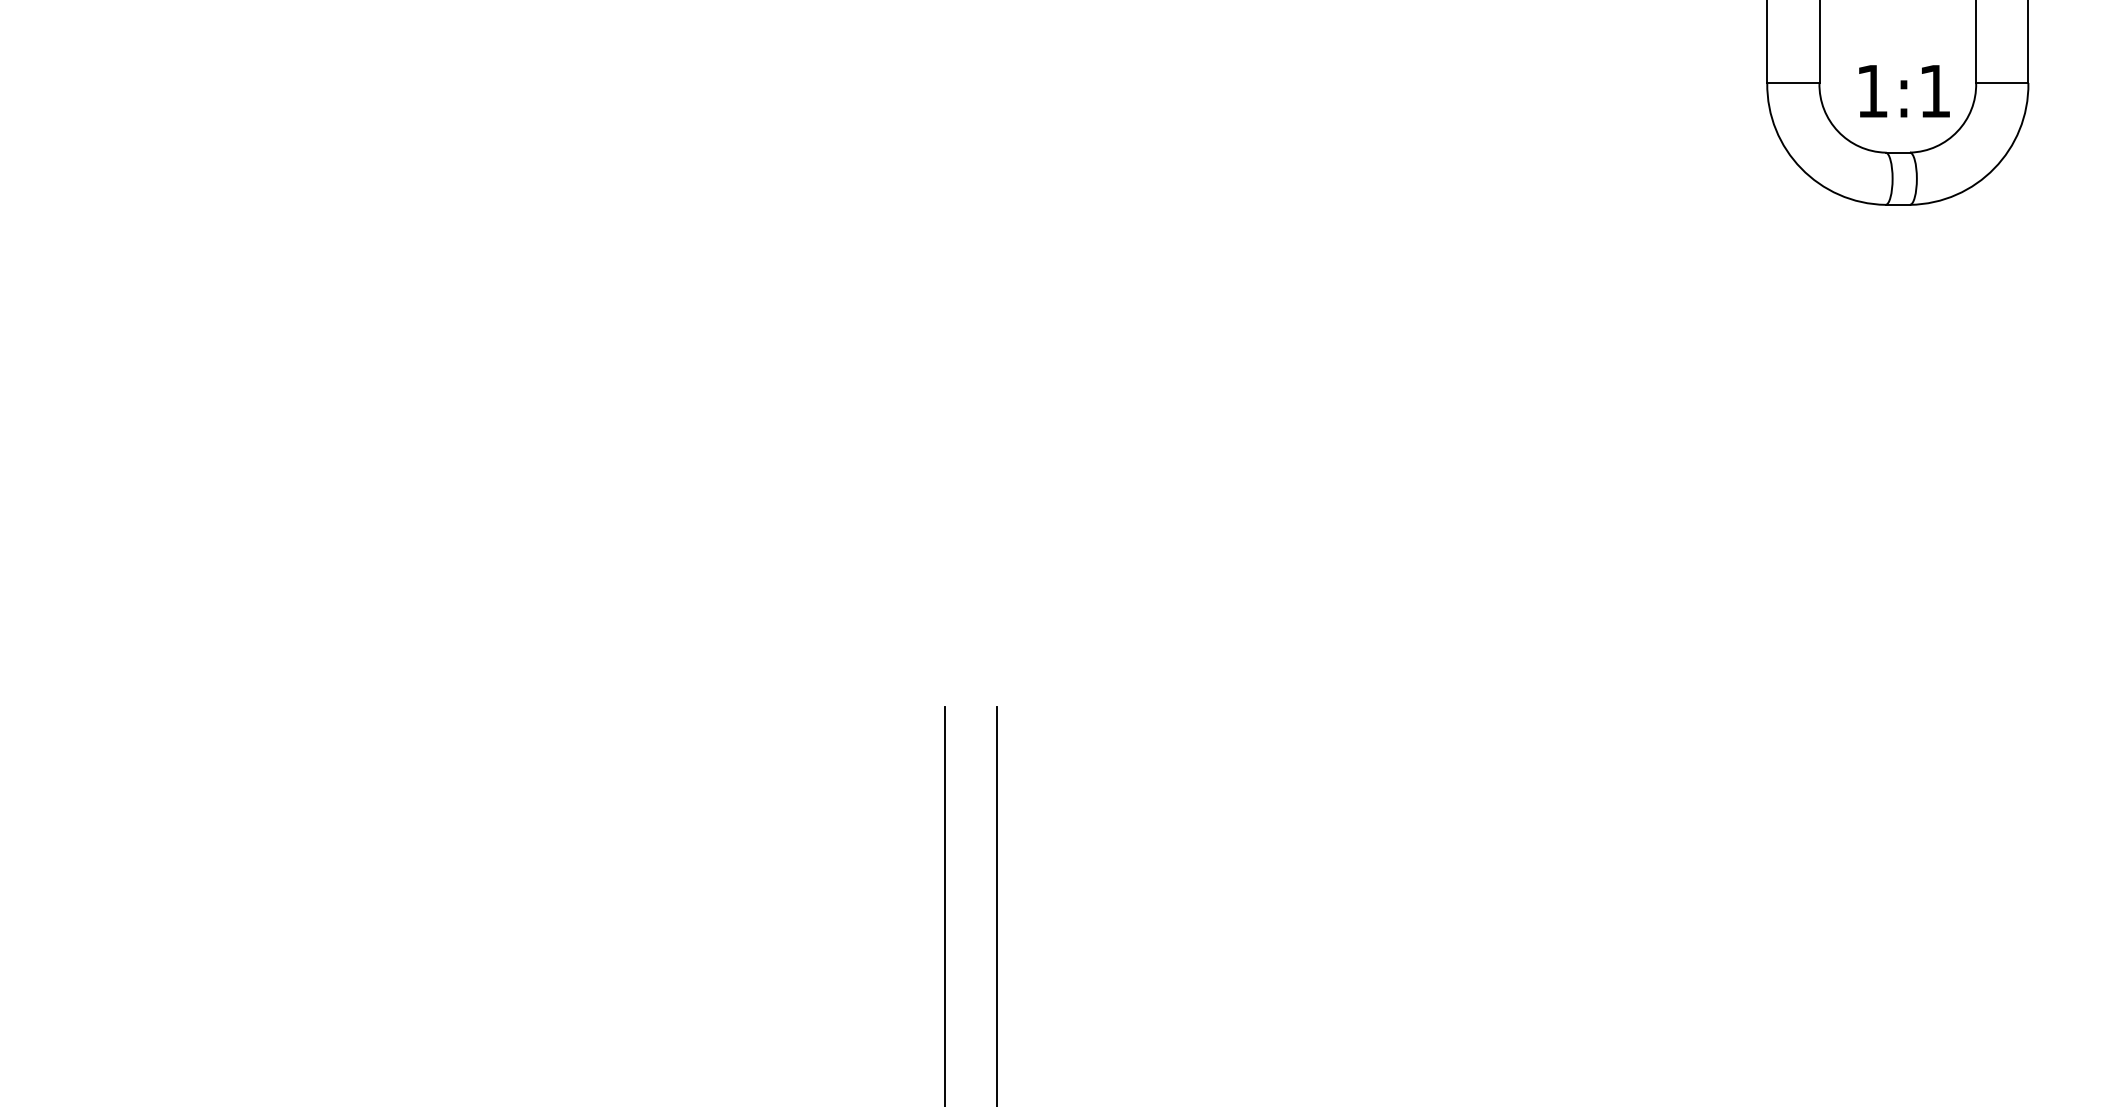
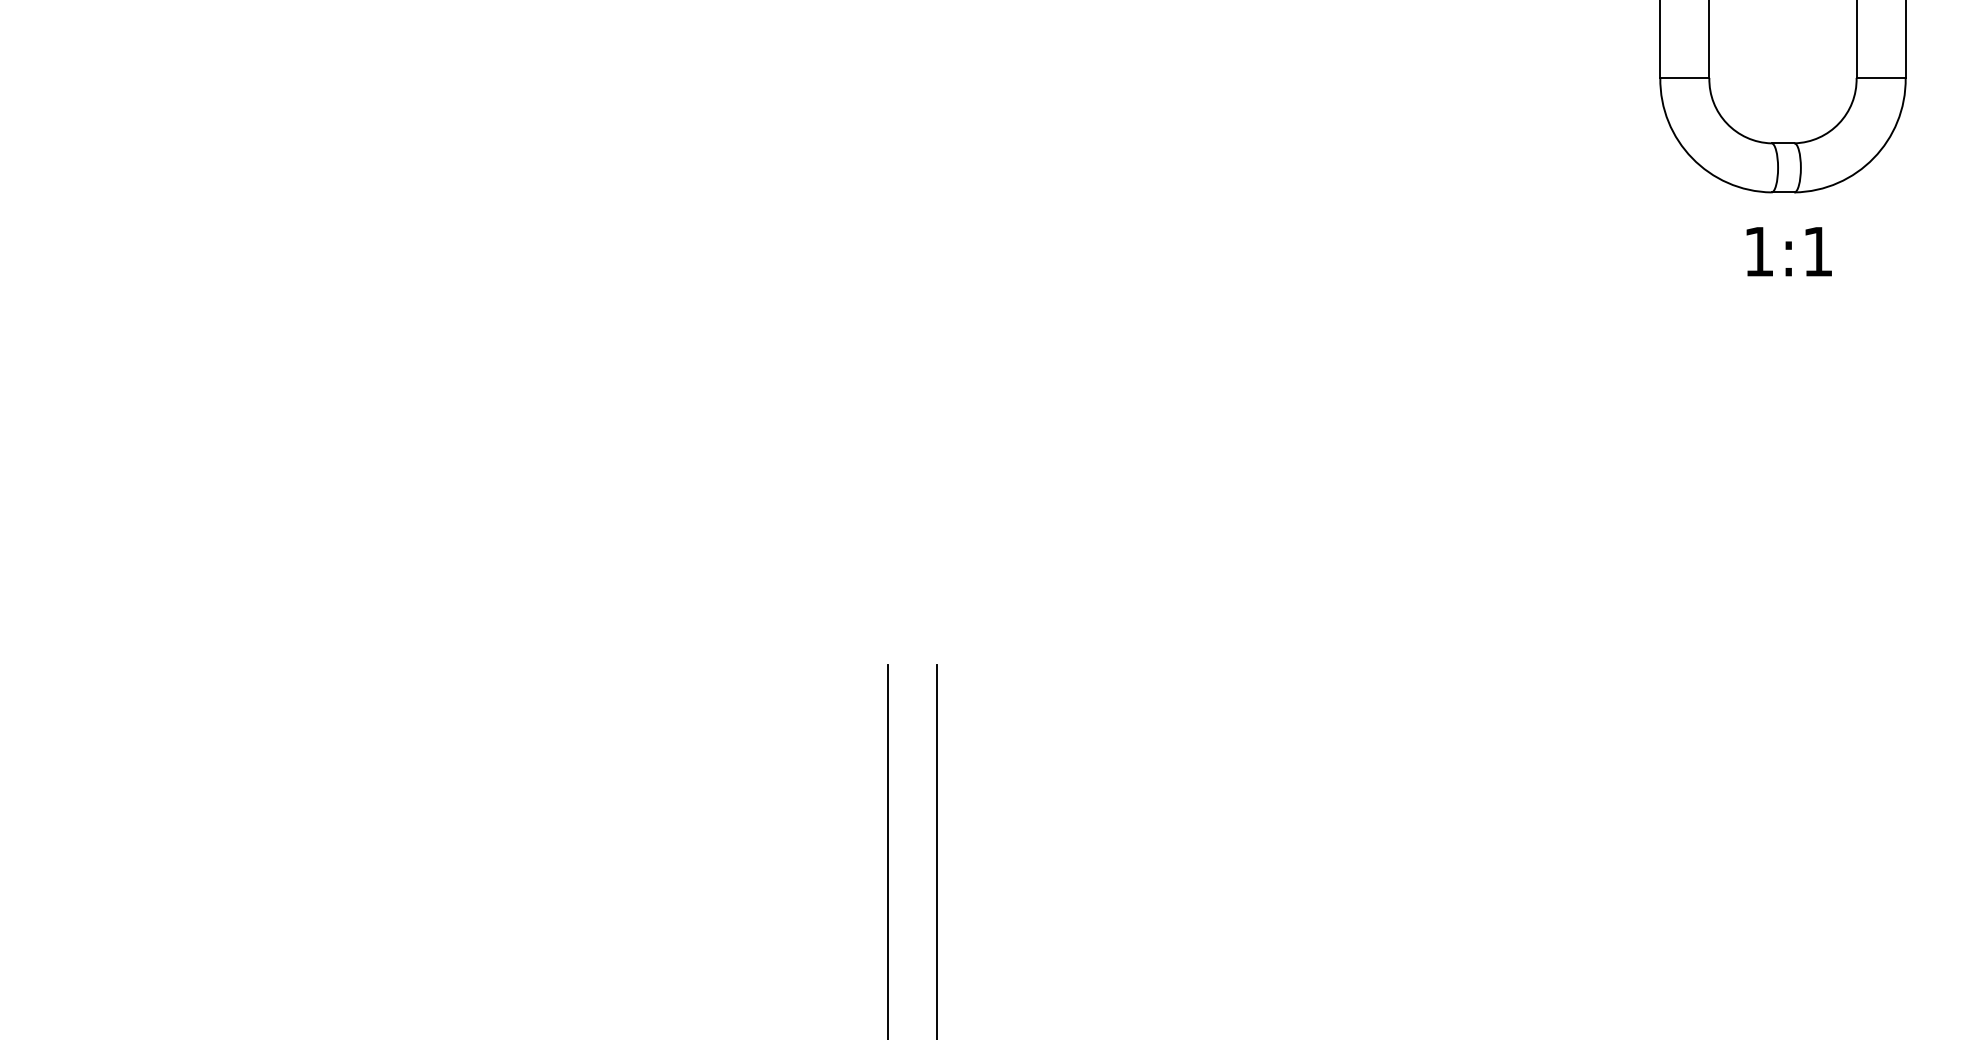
text: (1903, 91) -> (1788, 251), moved

